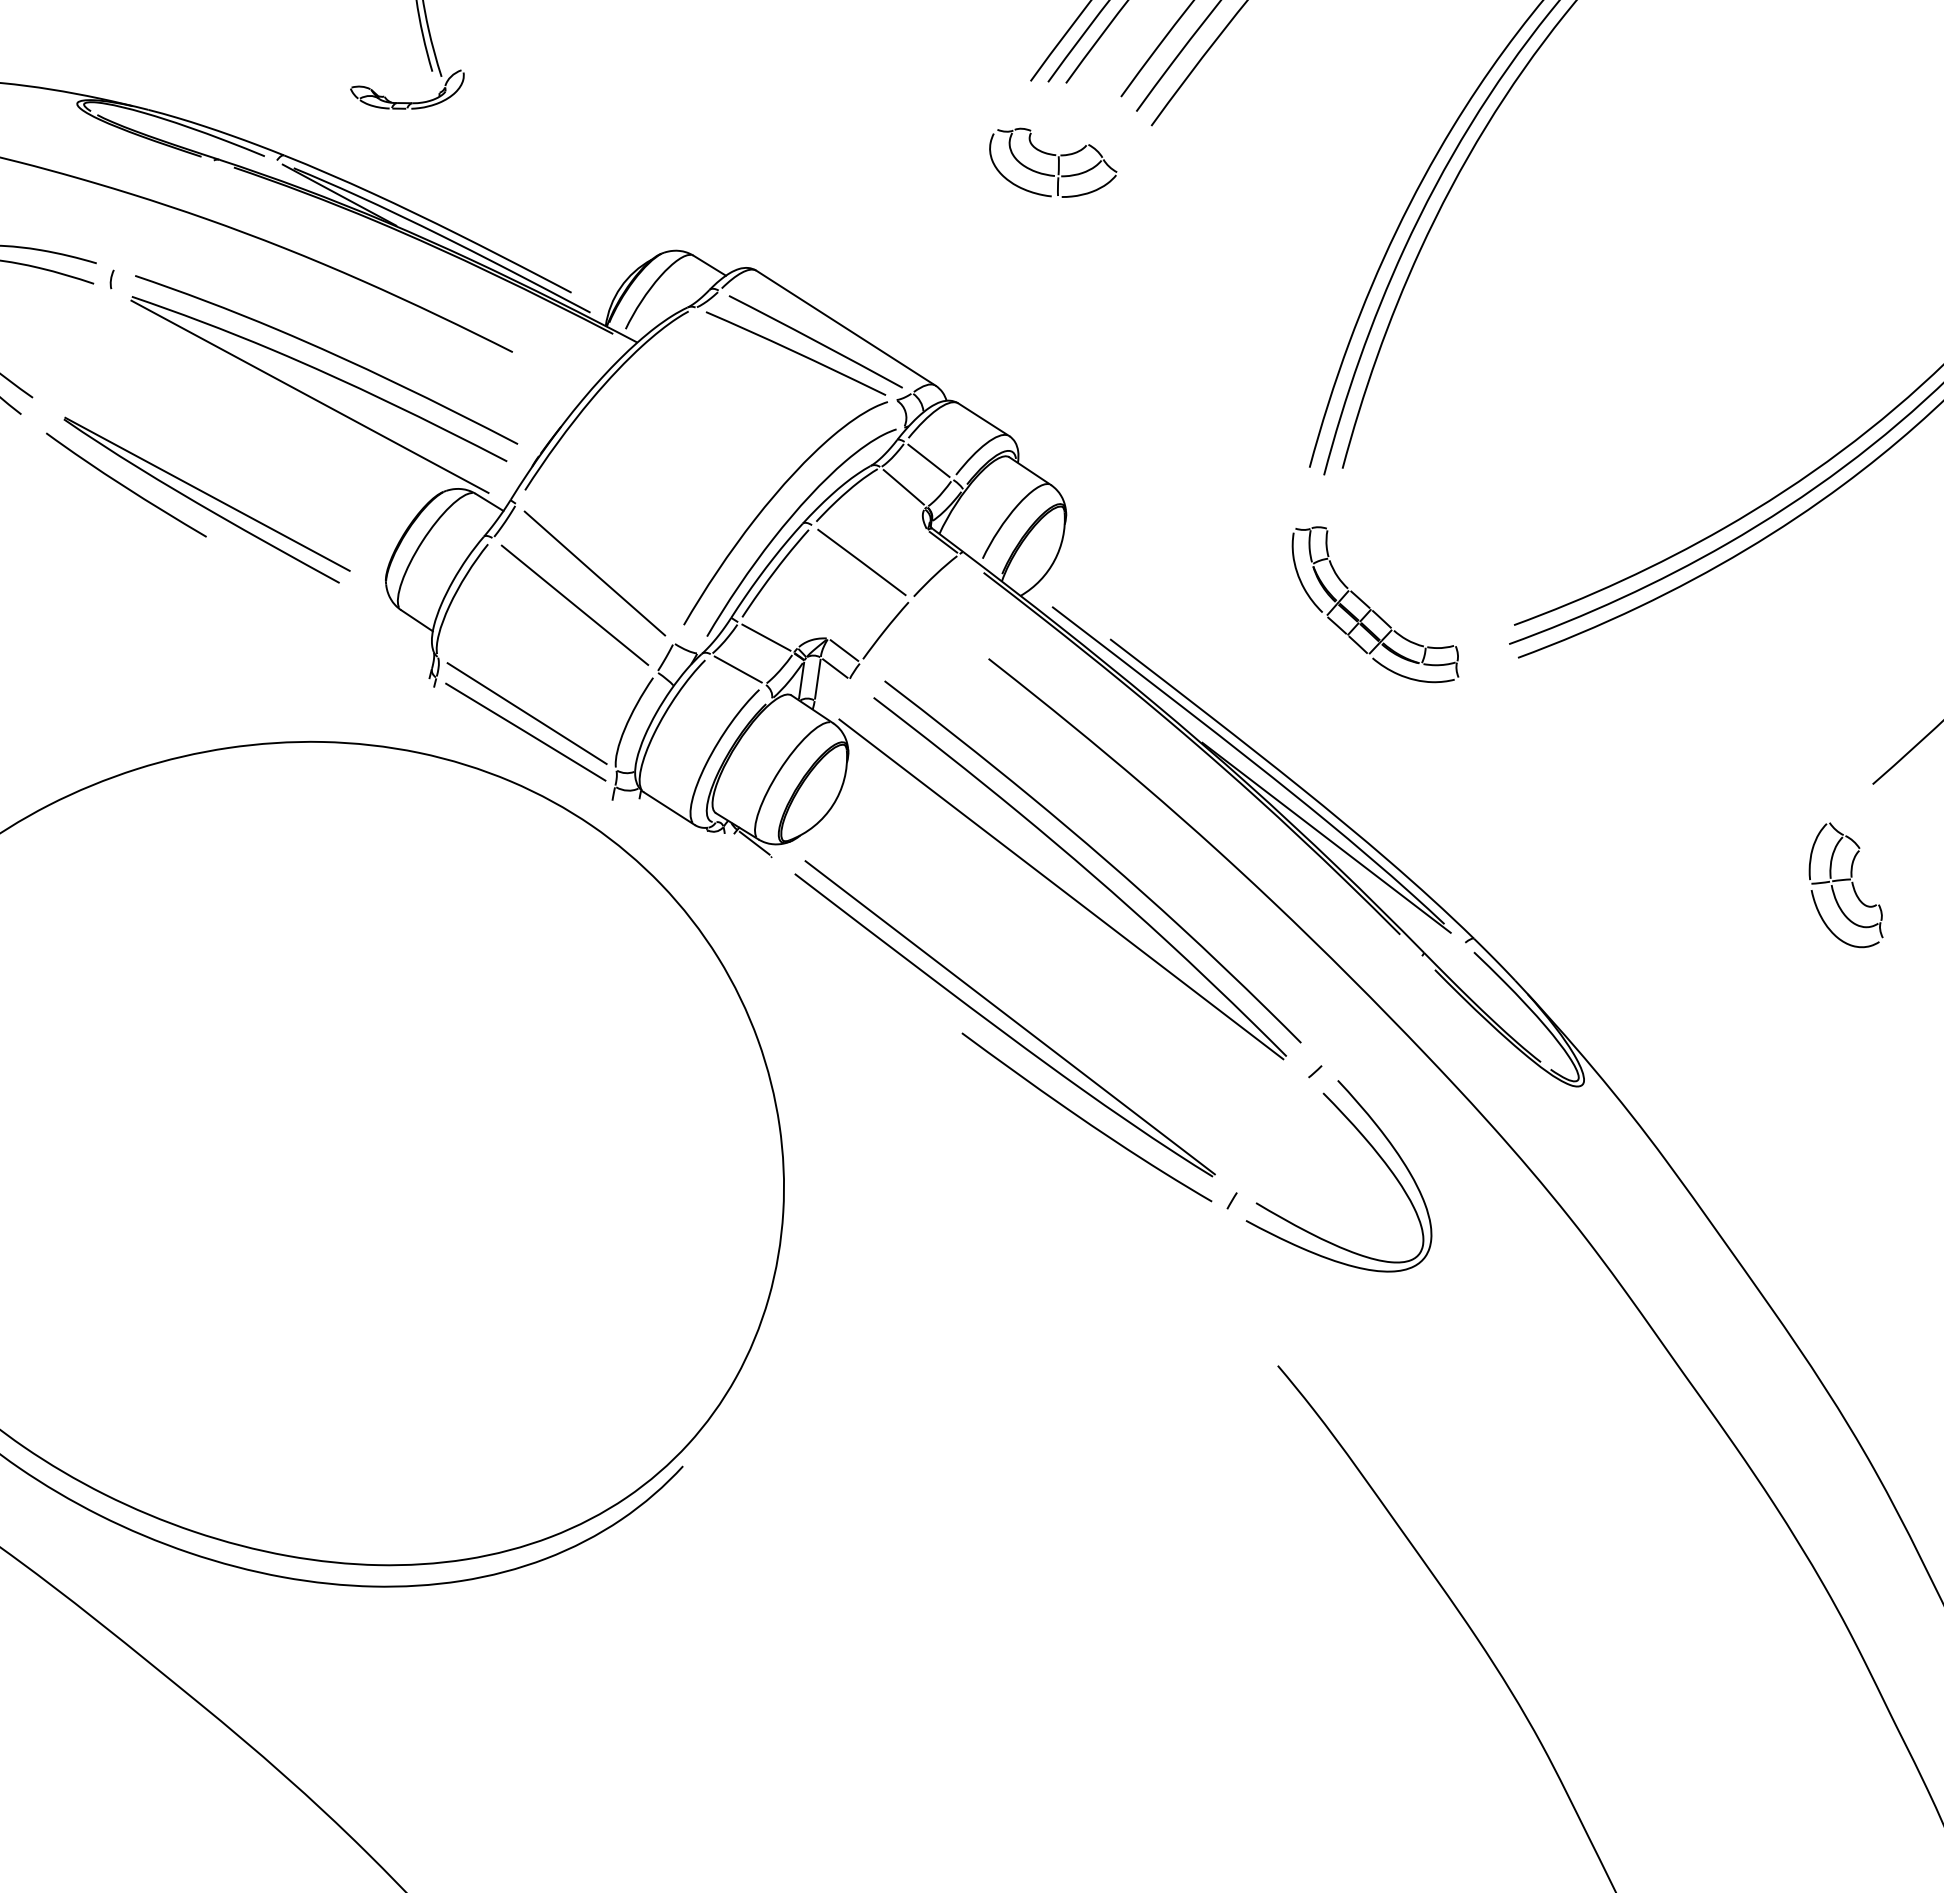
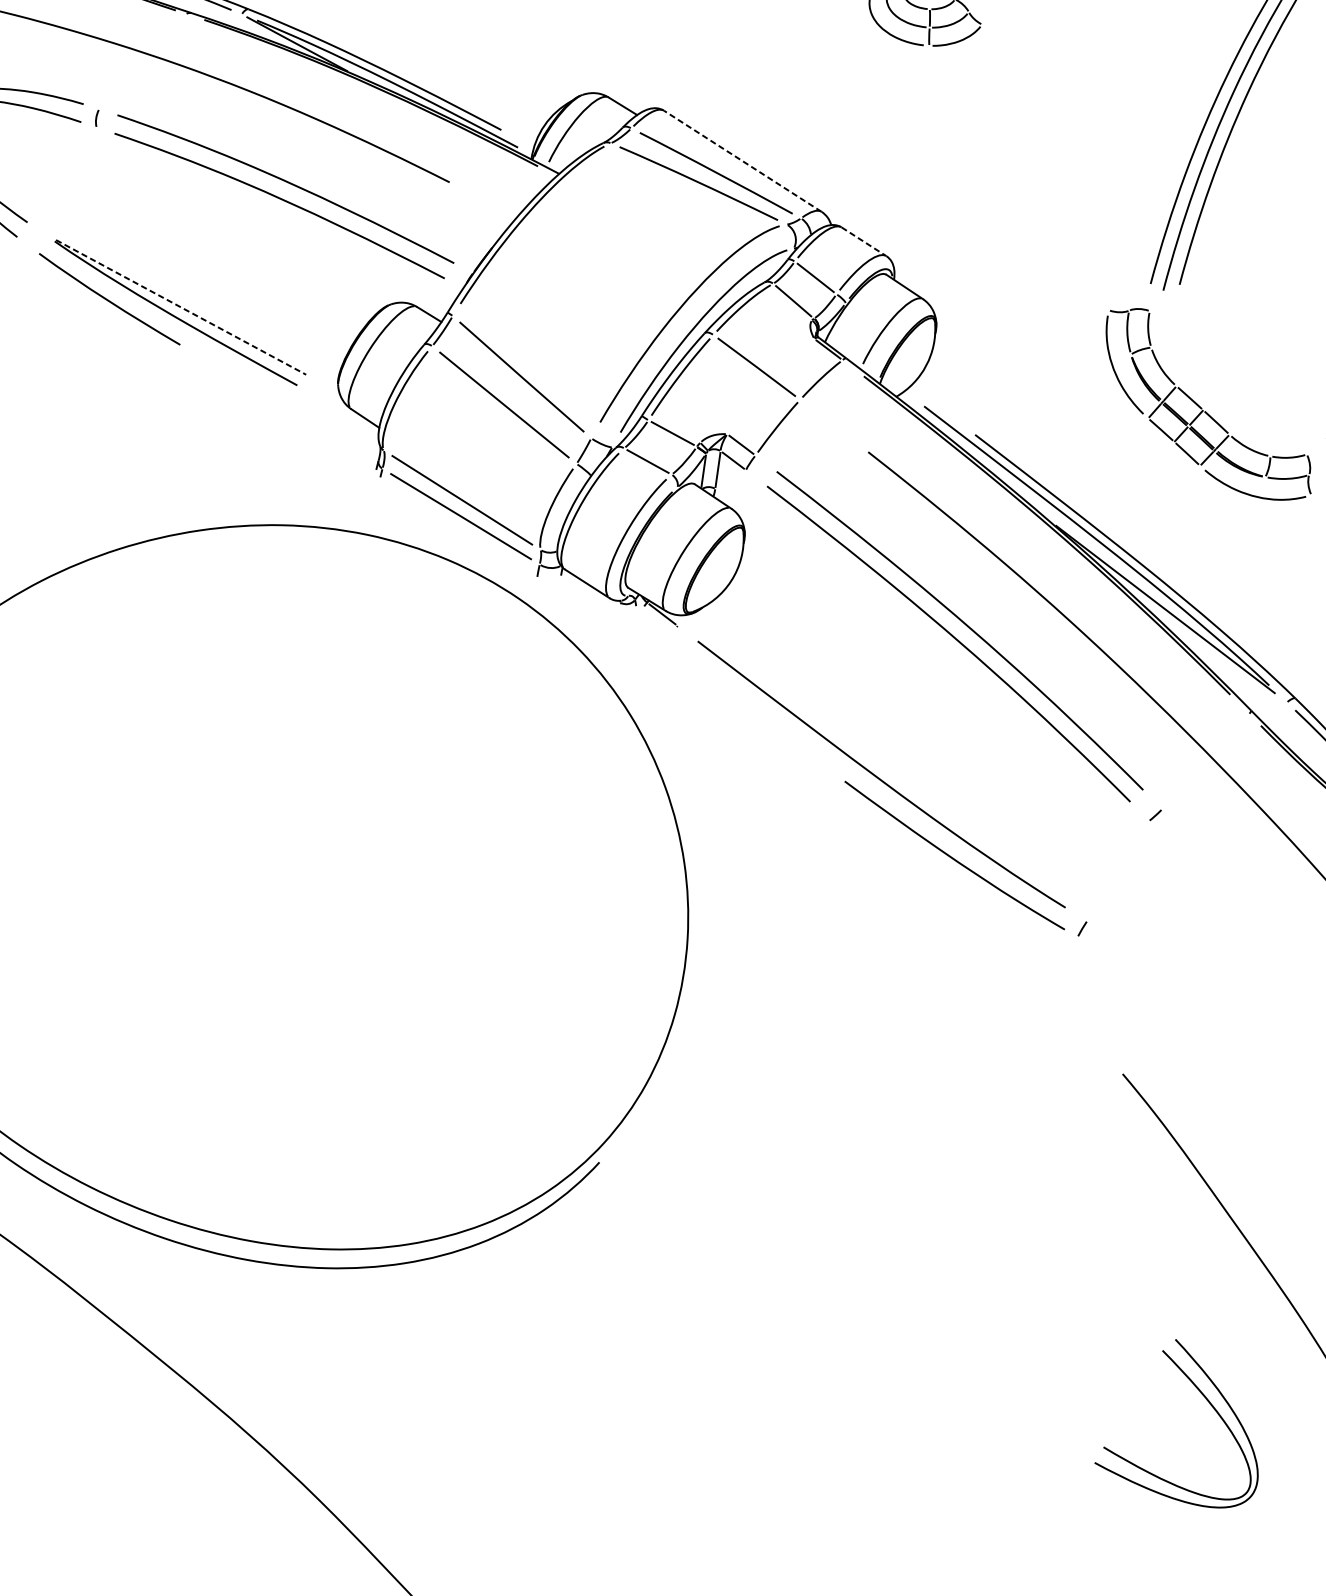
line: (845, 327) -> (742, 160), solid -> dashed
line: (309, 396) -> (270, 221), removed
line: (984, 420) -> (864, 242), solid -> dashed
line: (208, 494) -> (181, 307), solid -> dashed
part: (1375, 604) -> (1208, 404), size x1.4
line: (1061, 889) -> (932, 655), removed
line: (1009, 1017) -> (886, 767), removed
part: (1374, 1151) -> (1207, 1401), moved

